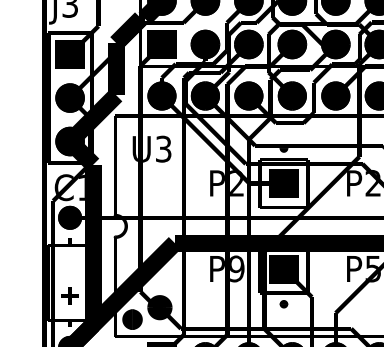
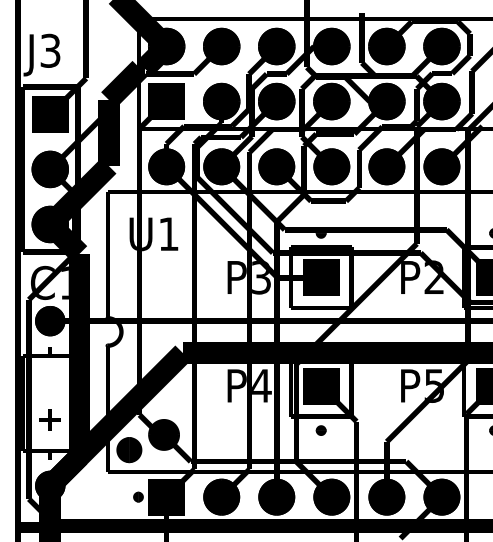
text: (163, 149) -> (168, 234), U3 -> U1
text: (236, 183) -> (261, 277), P2 -> P3
text: (236, 268) -> (261, 385), P9 -> P4

